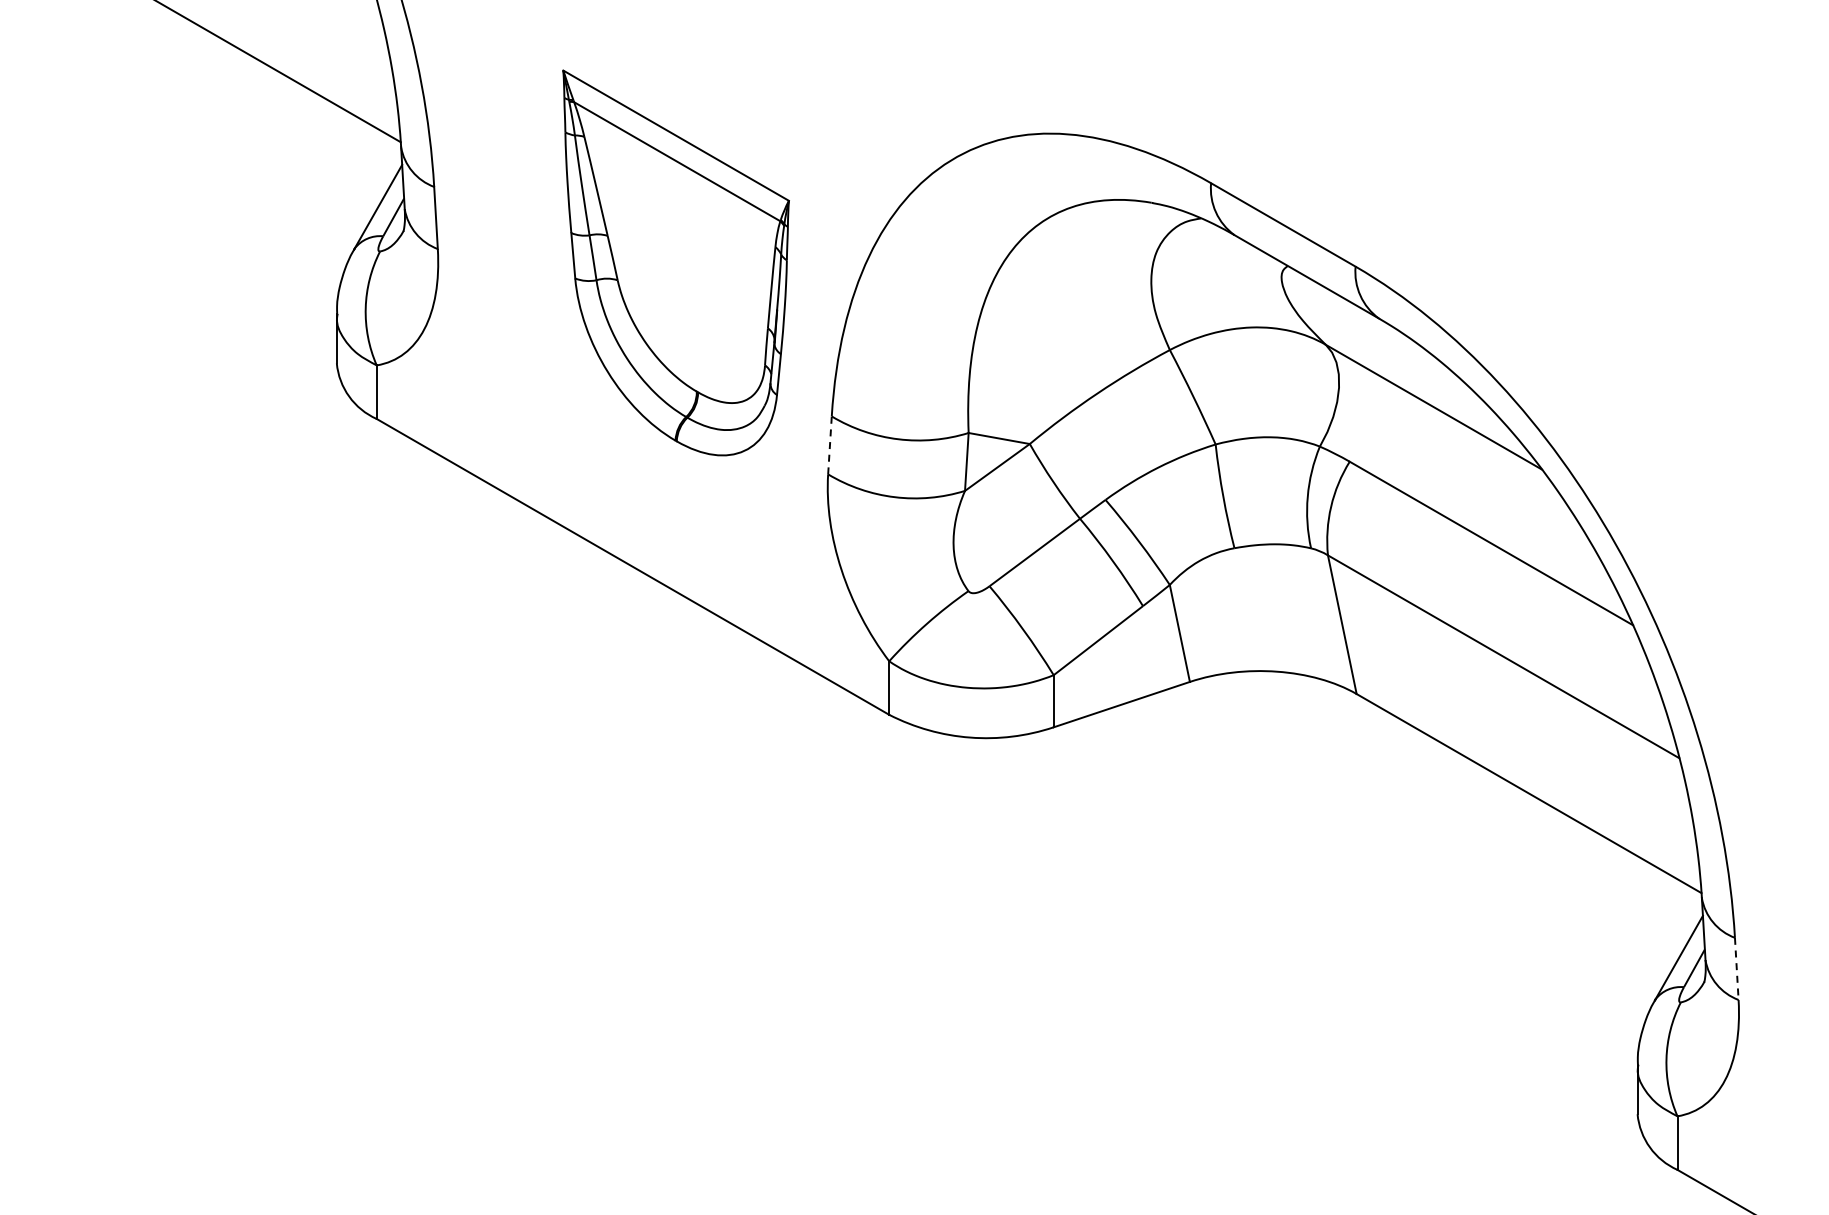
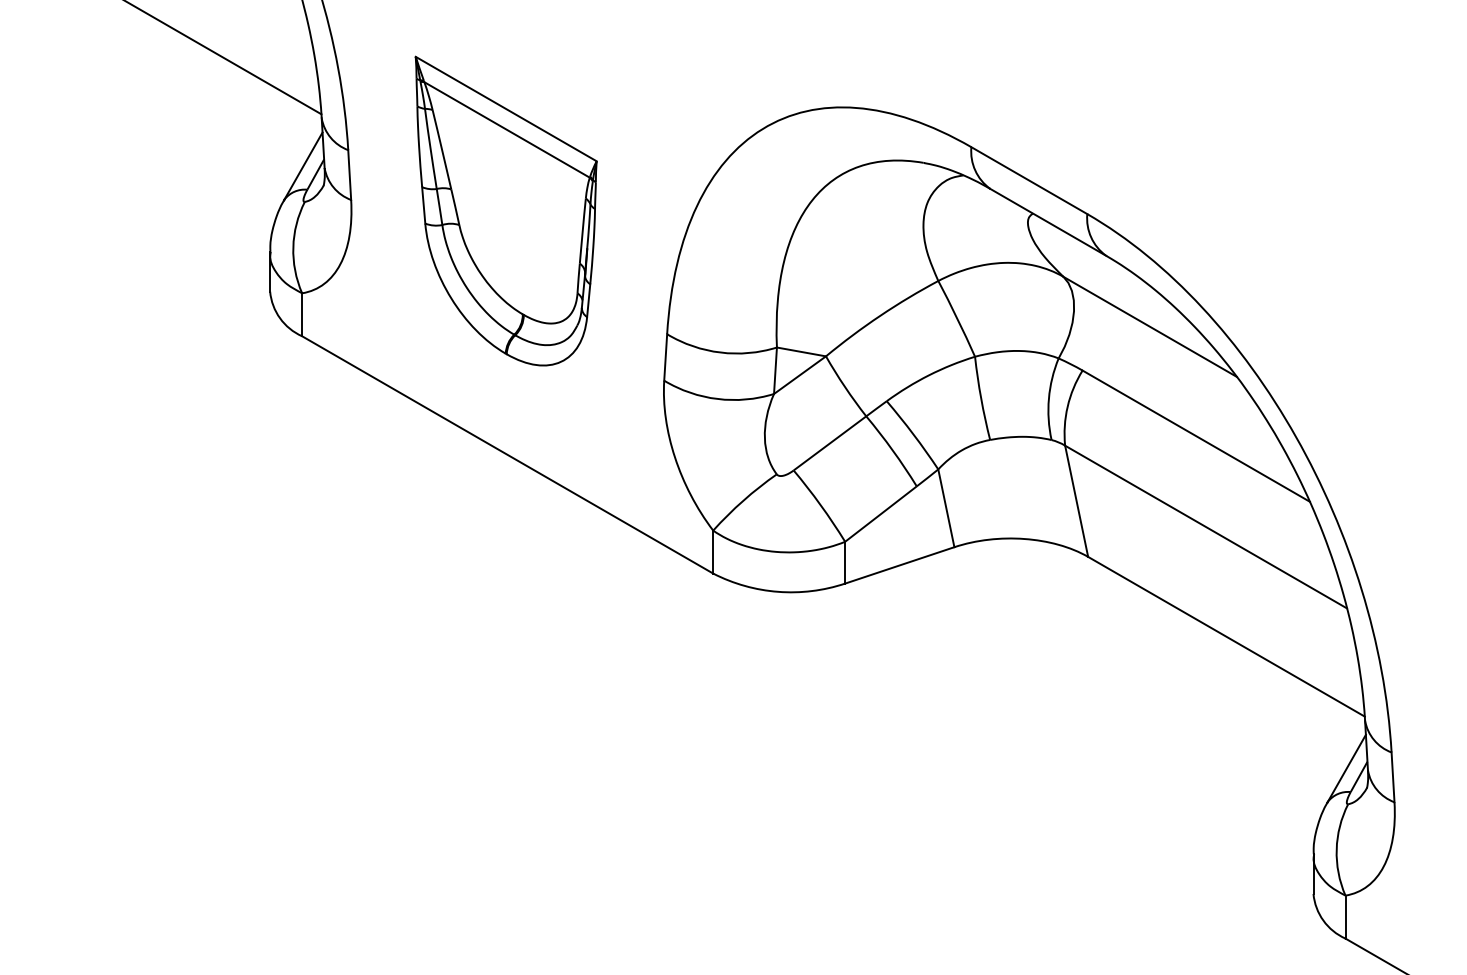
part: (675, 262) -> (505, 210), moved
line: (830, 444) -> (666, 356), dashed -> solid
line: (1736, 969) -> (1392, 777), dashed -> solid

